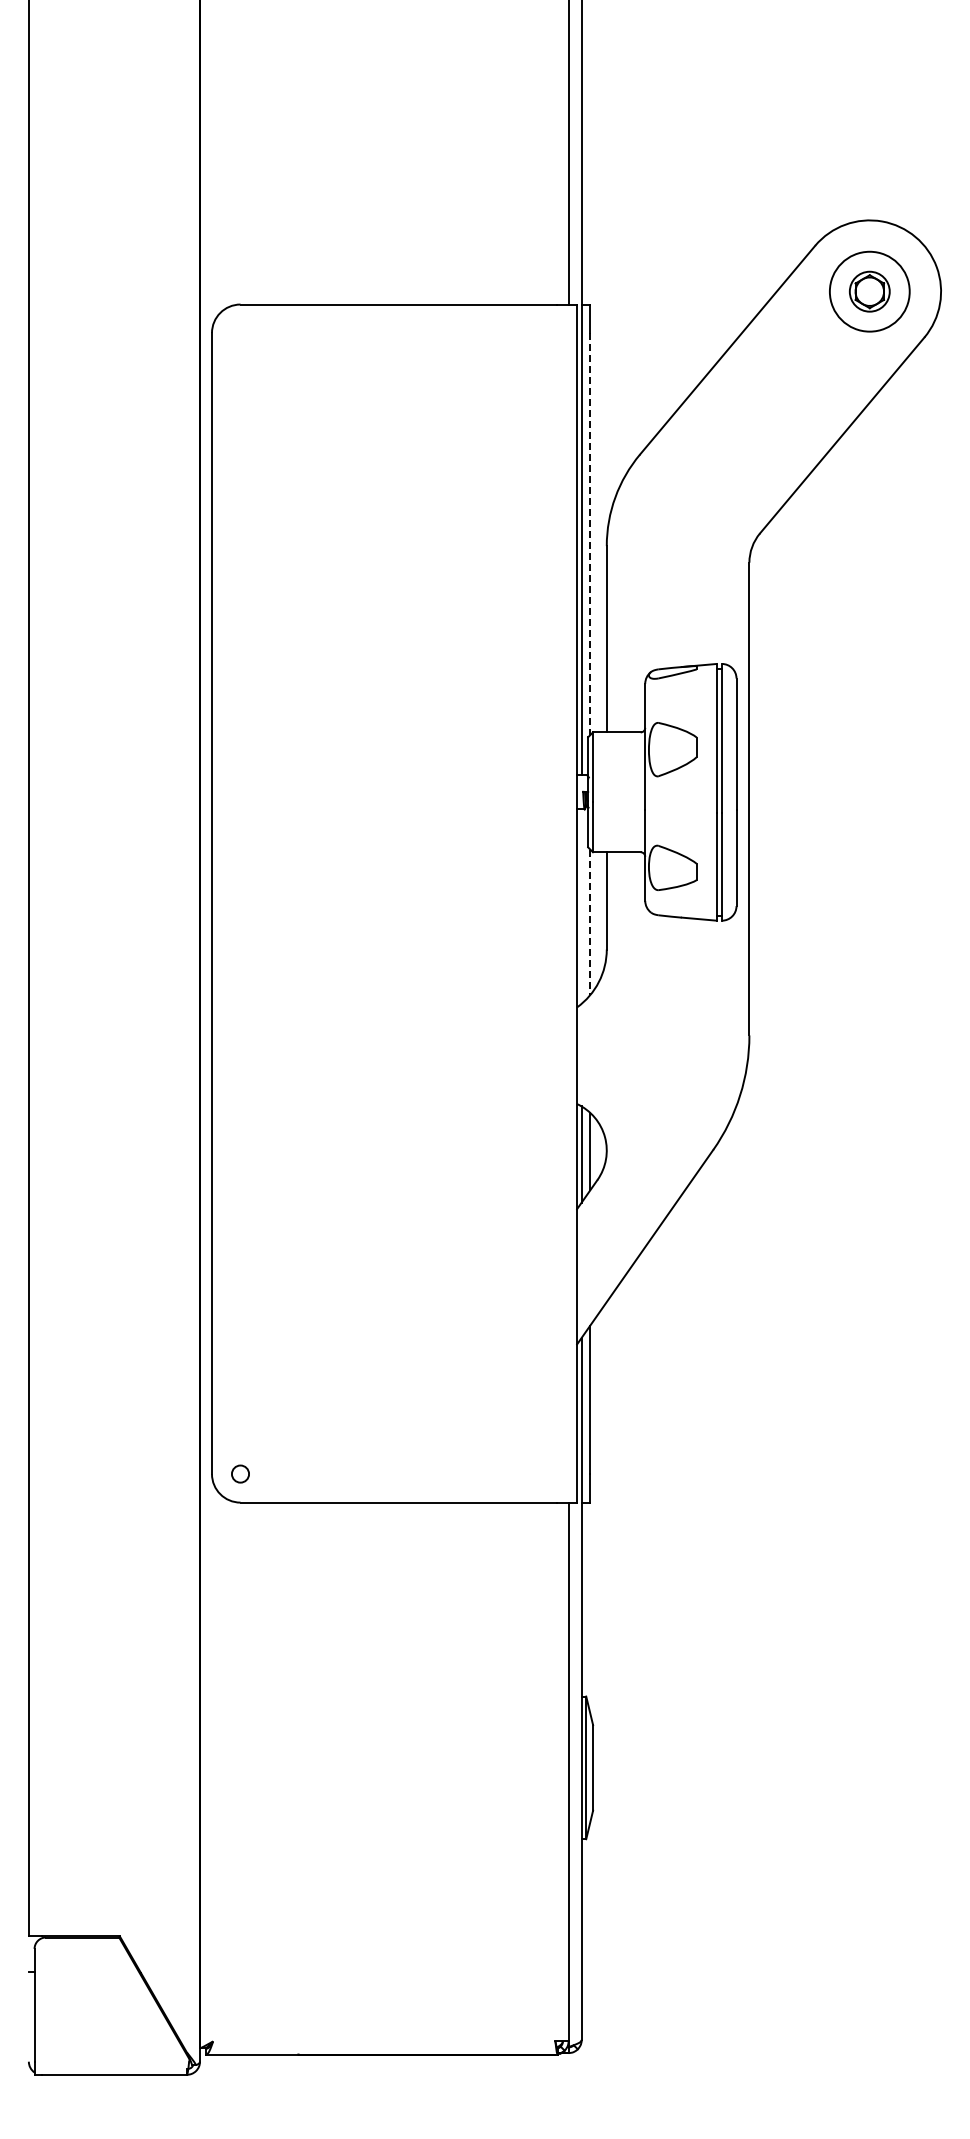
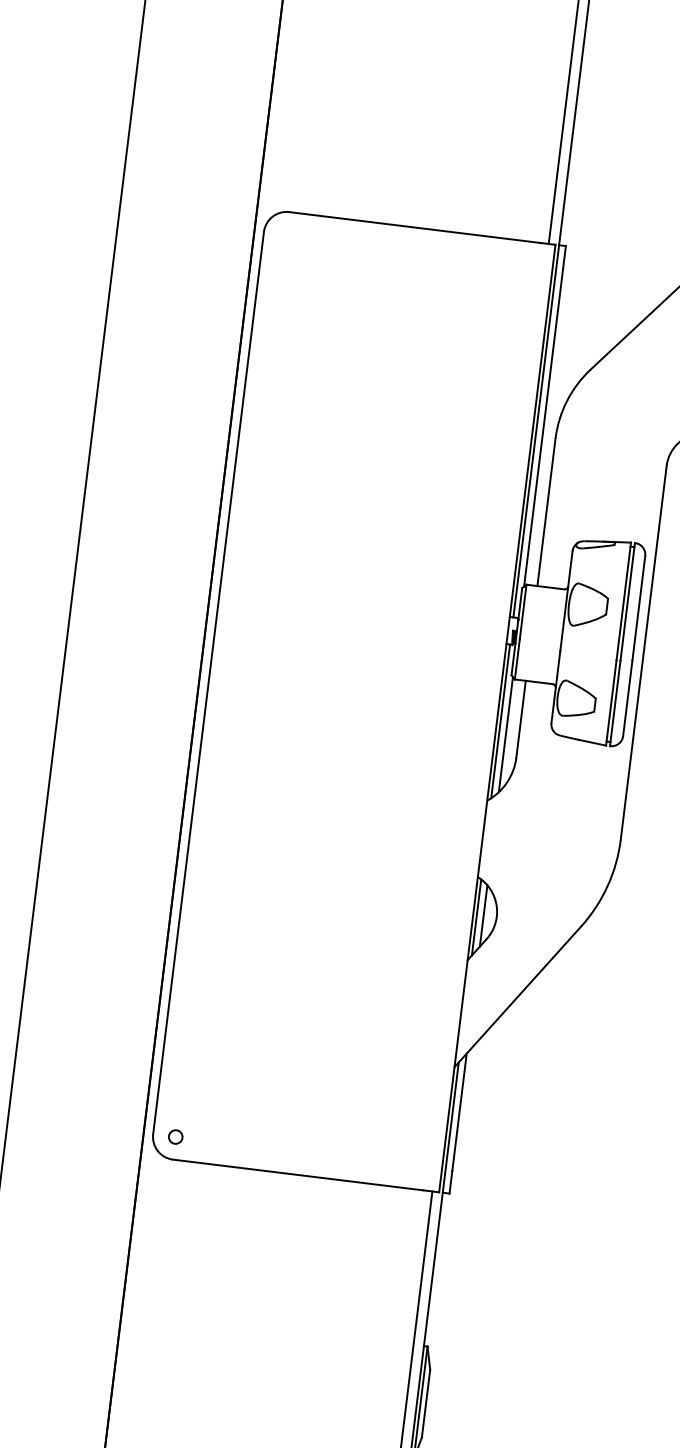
line: (590, 534) -> (543, 427), dashed -> solid
line: (581, 906) -> (500, 721), added
line: (590, 922) -> (506, 734), dashed -> solid

